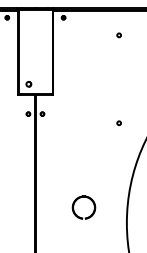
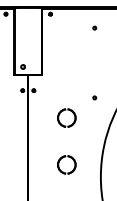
part: (83, 148) -> (66, 117), added

